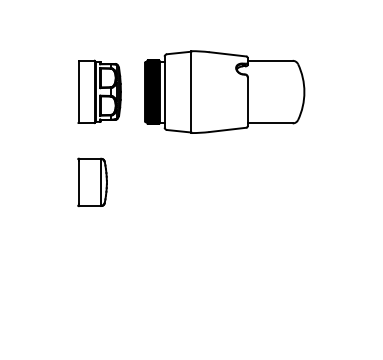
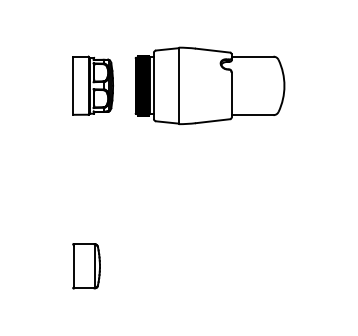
part: (92, 182) -> (86, 266), moved

